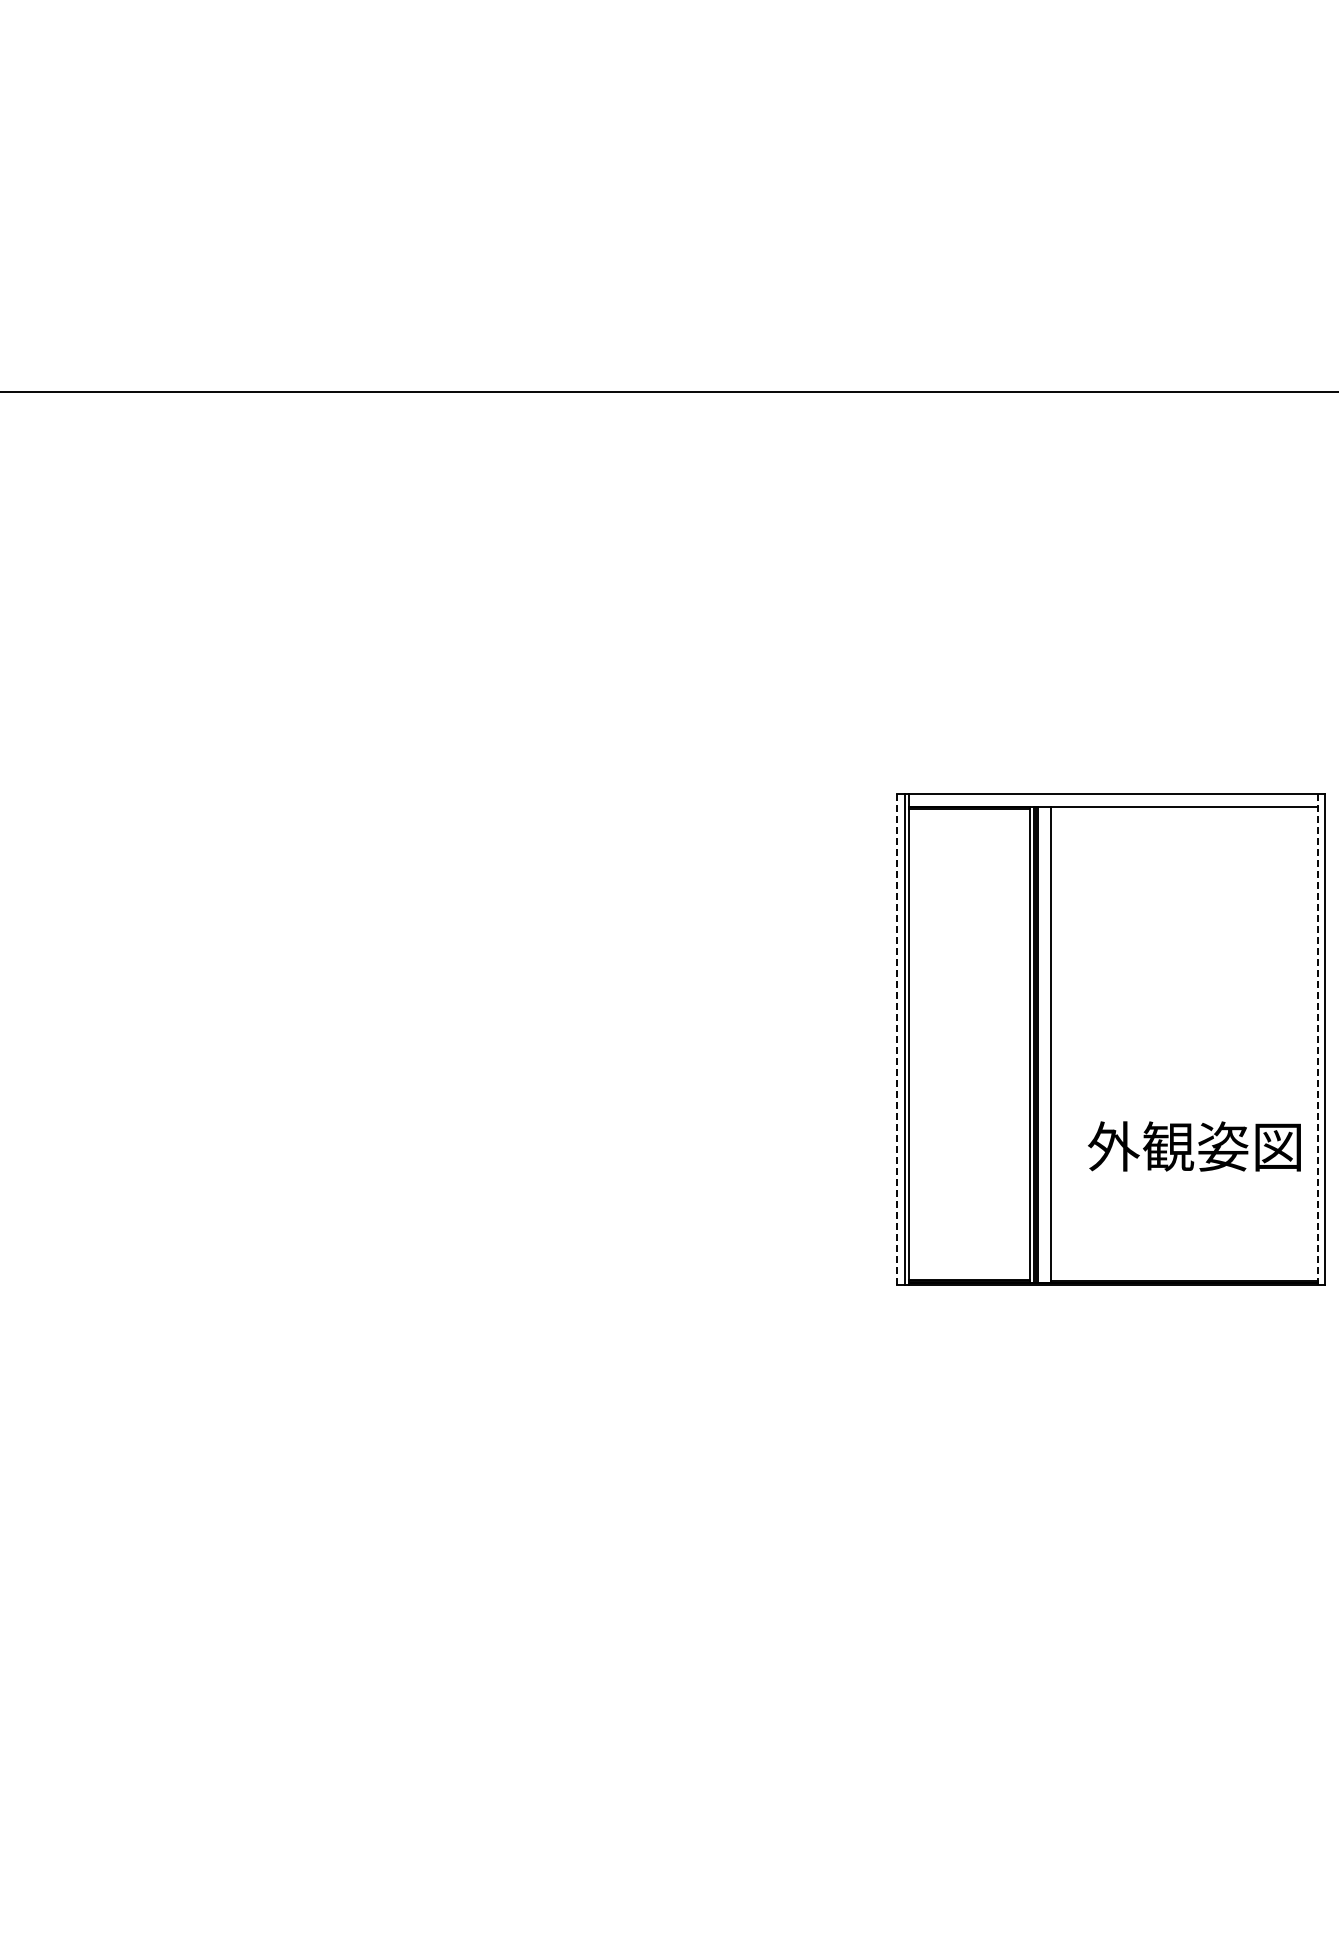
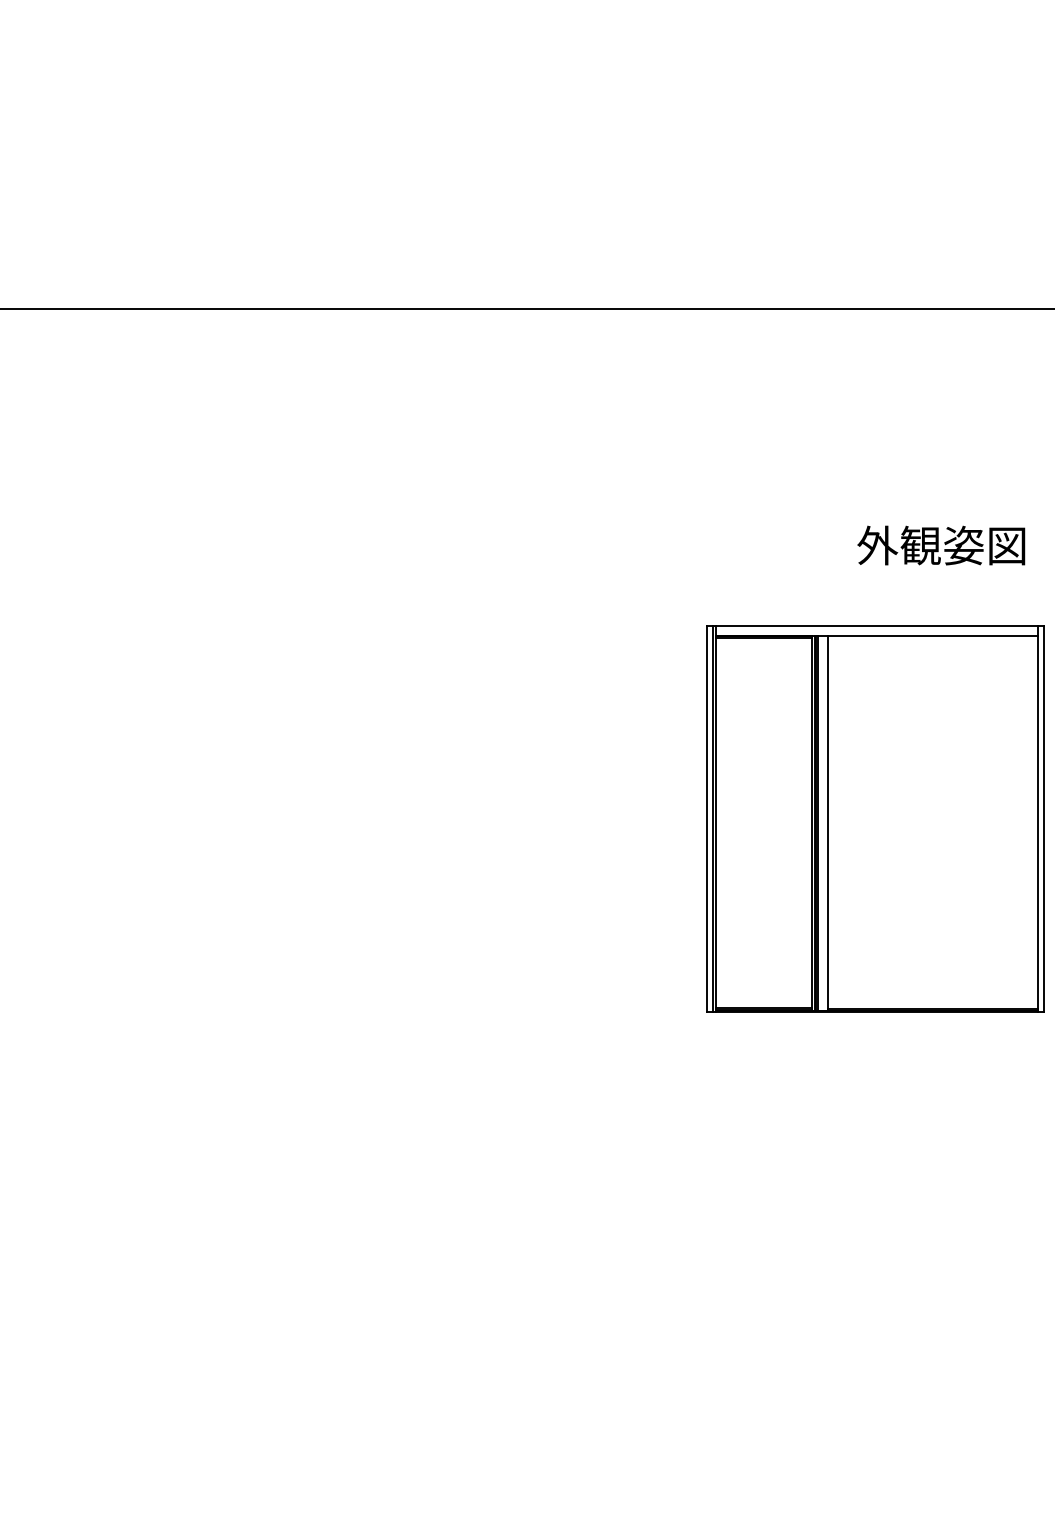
line: (897, 1040) -> (707, 819), dashed -> solid
line: (1317, 1040) -> (1038, 819), dashed -> solid
text: (1194, 1146) -> (941, 545), moved

